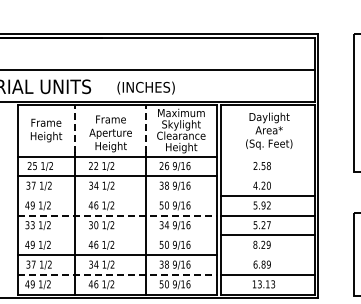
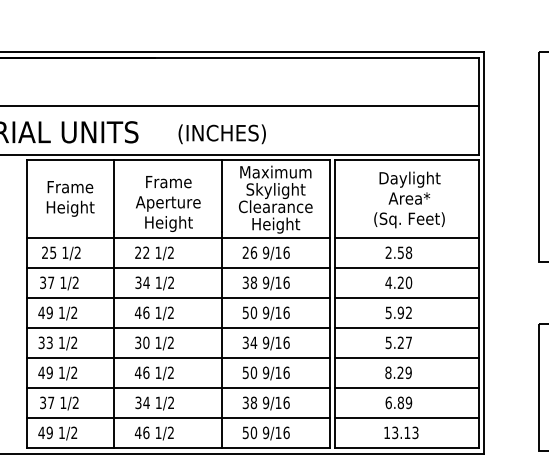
line: (74, 128) -> (113, 195), dashed -> solid
line: (145, 128) -> (221, 195), dashed -> solid
line: (267, 156) -> (406, 238), added
line: (267, 176) -> (406, 268), added
line: (116, 195) -> (177, 297), added
line: (117, 215) -> (178, 328), dashed -> solid
line: (116, 235) -> (177, 358), added
line: (267, 255) -> (406, 388), added
line: (117, 274) -> (178, 417), dashed -> solid

